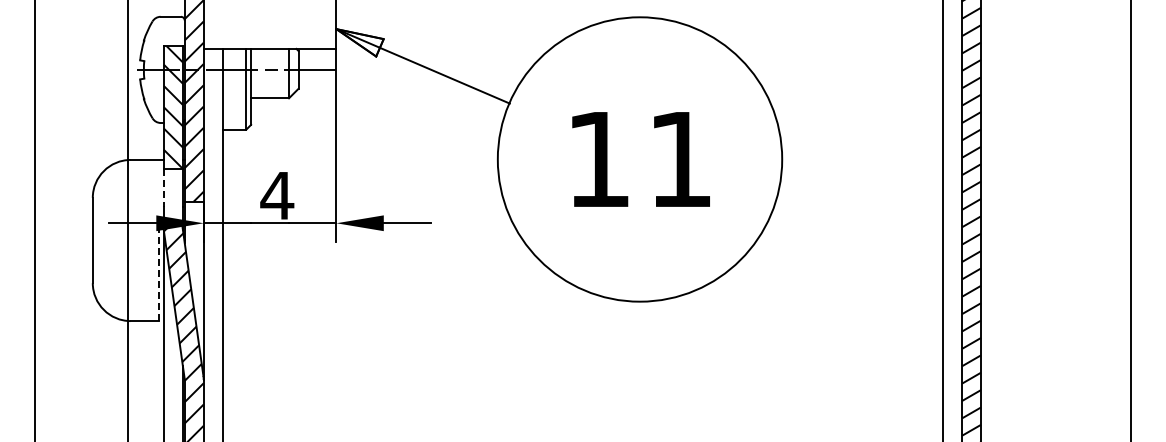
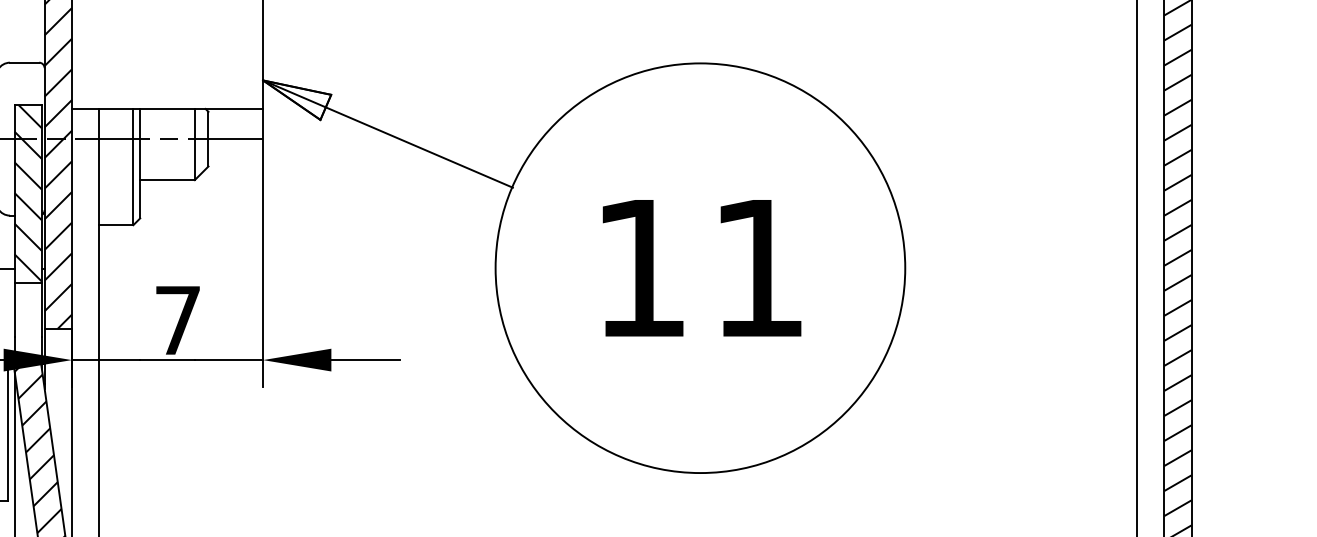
line: (163, 188) -> (14, 310), dashed -> solid
text: (277, 195) -> (178, 320), 4 -> 7
line: (159, 273) -> (8, 432), dashed -> solid

